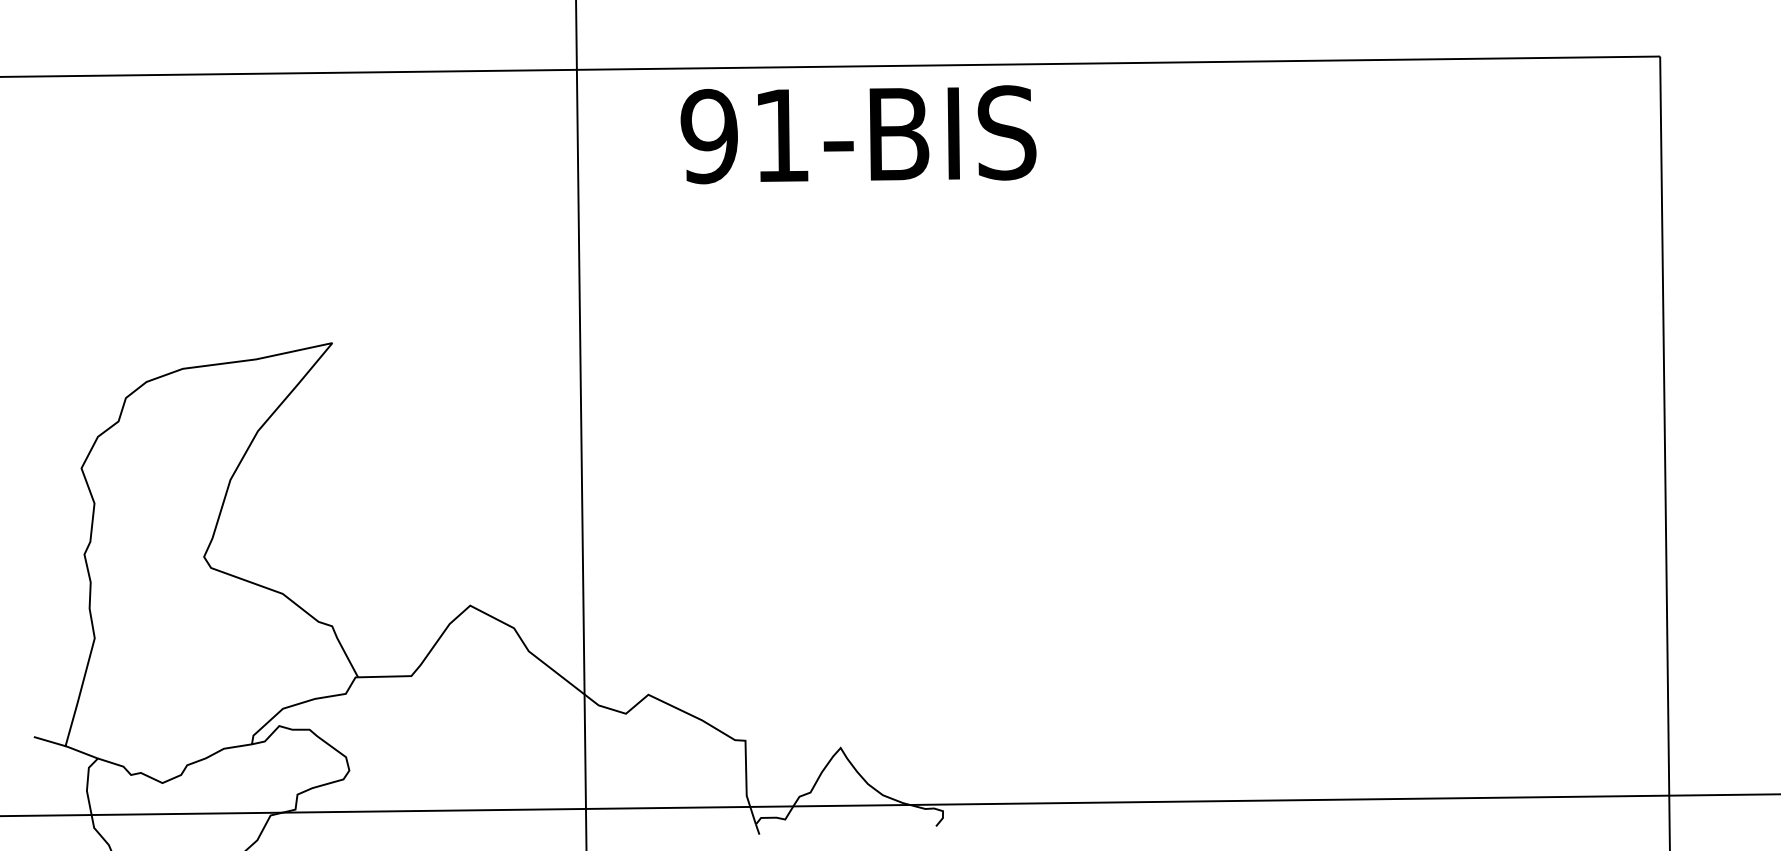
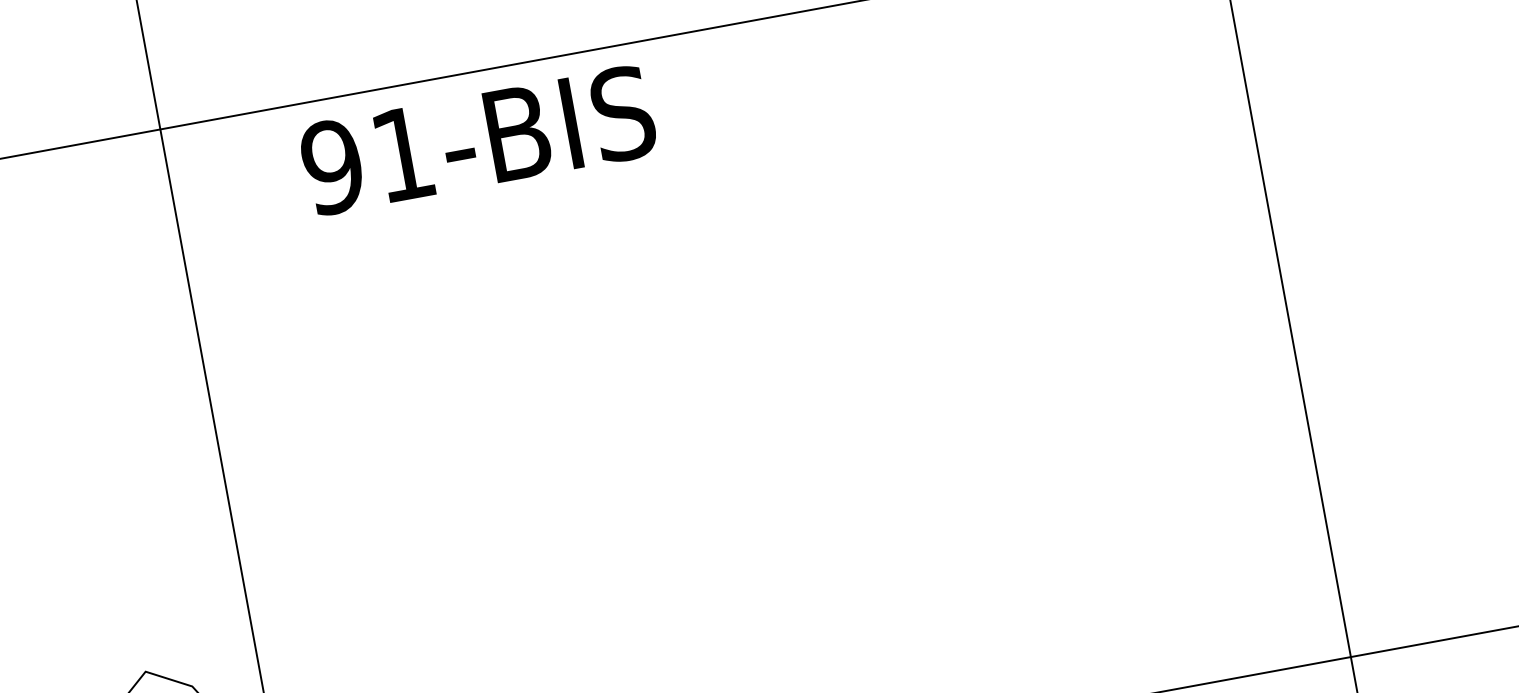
text: (858, 134) -> (478, 140), moved

